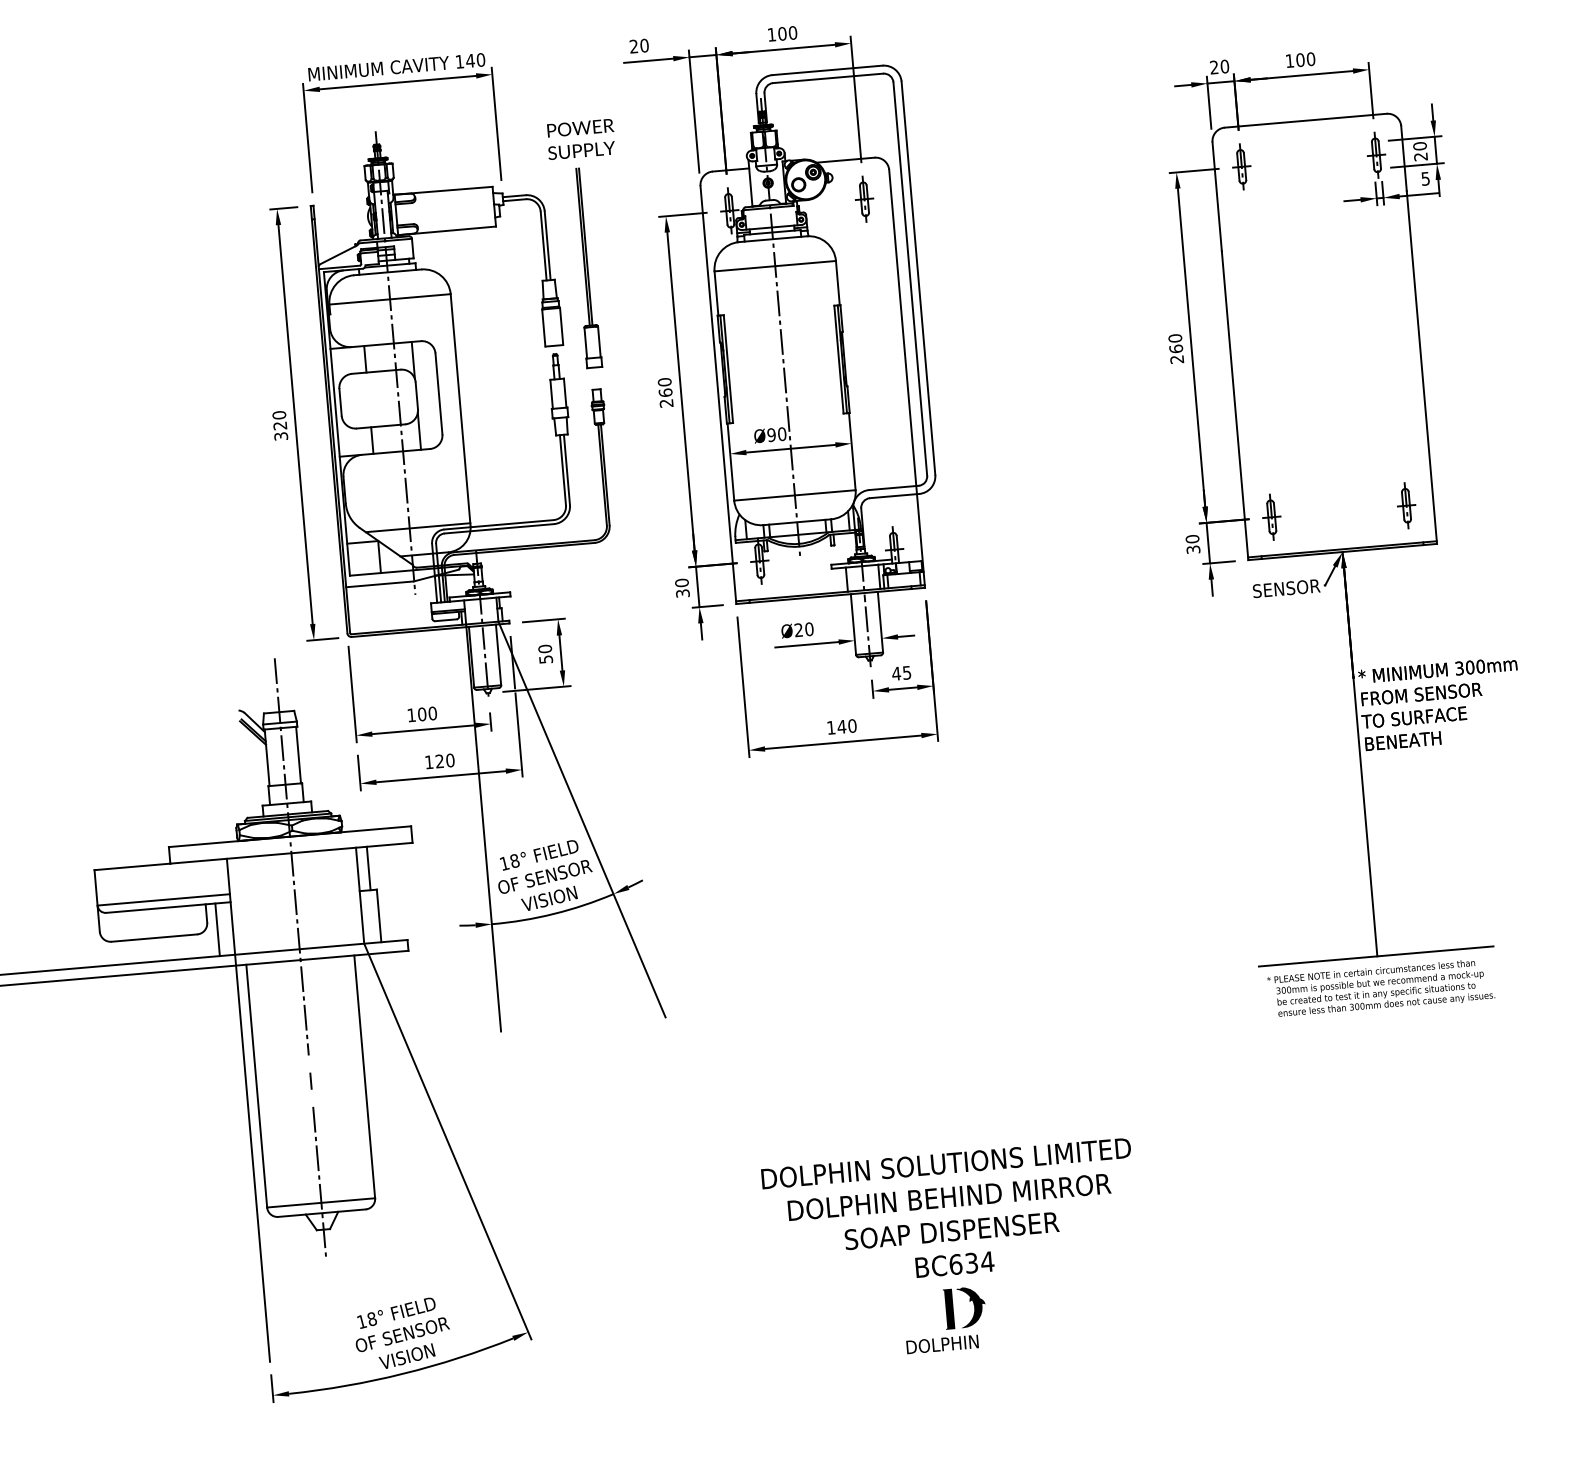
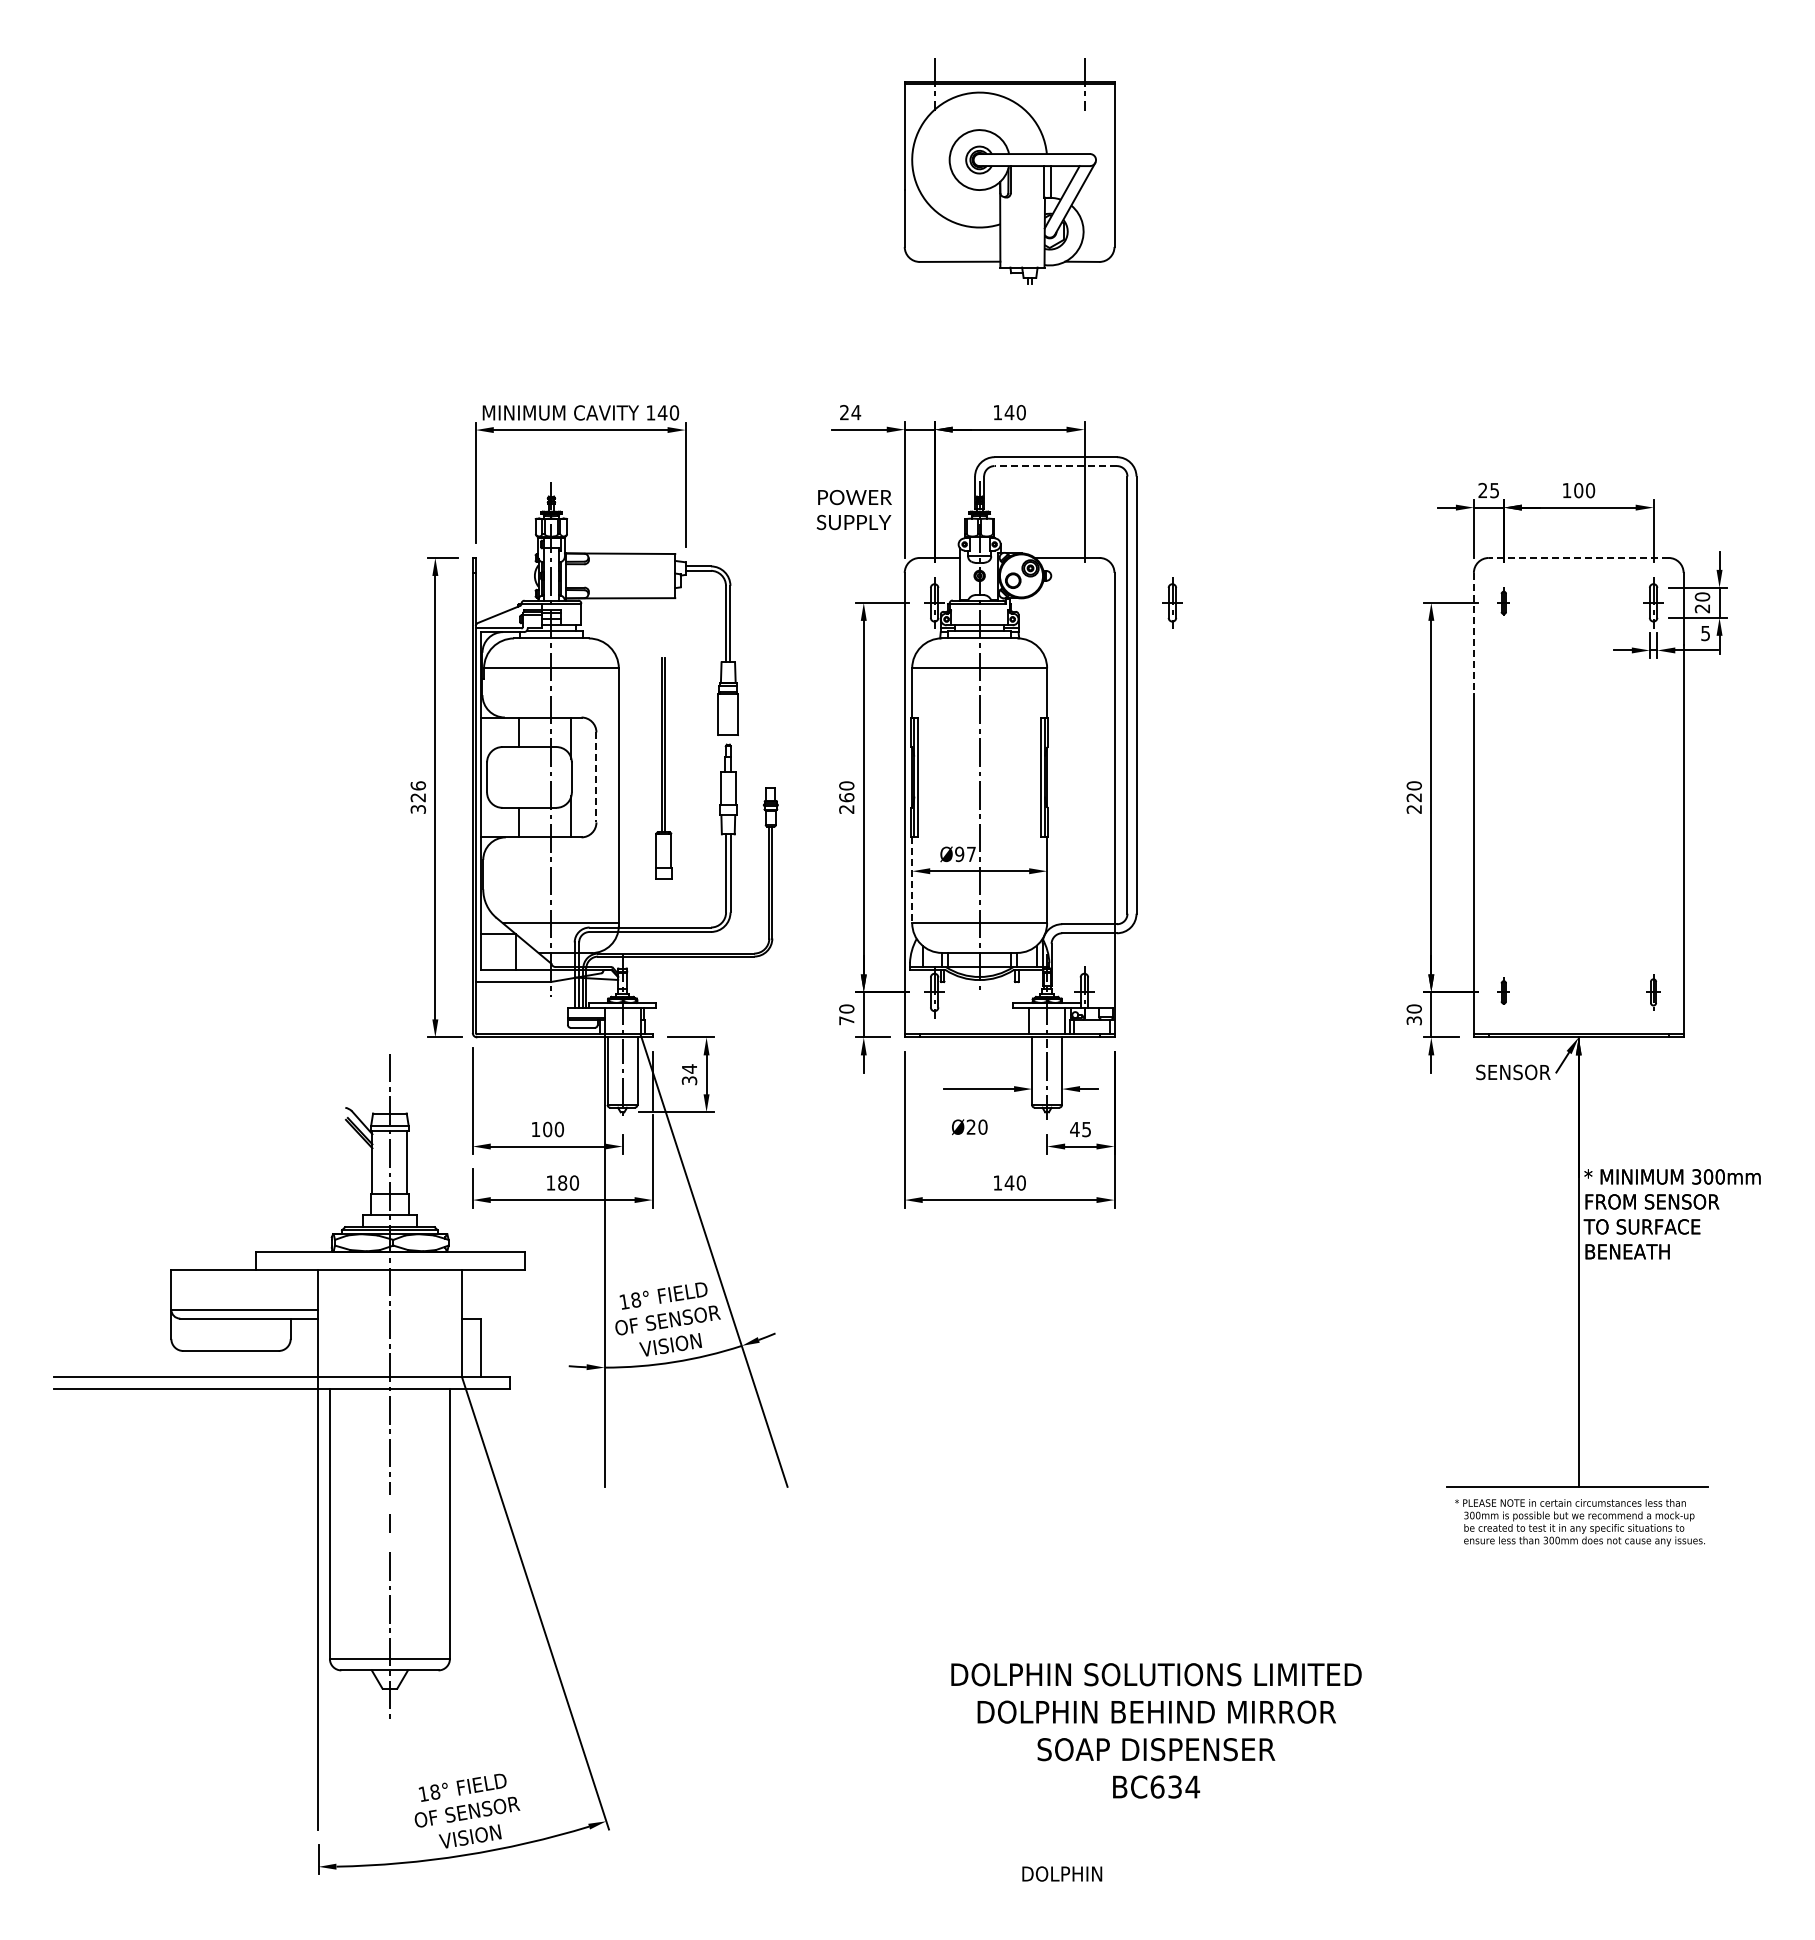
text: (782, 33) -> (1009, 412), 100 -> 140
text: (644, 45) -> (856, 412), 20 -> 24
text: (1224, 66) -> (1494, 490), 20 -> 25
line: (827, 78) -> (1055, 466), solid -> dashed
line: (1305, 120) -> (1578, 557), solid -> dashed
text: (580, 139) -> (853, 510), moved
part: (1241, 166) -> (1503, 602), size x0.6
line: (1216, 196) -> (1473, 633), solid -> dashed
part: (864, 198) -> (1172, 602), moved
part: (585, 268) -> (663, 768), moved
text: (1175, 348) -> (1413, 797), 260 -> 220
line: (438, 393) -> (596, 777), solid -> dashed
text: (278, 414) -> (417, 785), 320 -> 326
text: (782, 434) -> (971, 854), Ø90 -> Ø97
line: (731, 462) -> (912, 880), solid -> dashed
part: (1406, 505) -> (1653, 992), size x0.7
part: (1271, 517) -> (1503, 992), size x0.6
text: (682, 593) -> (846, 1020), 30 -> 70
text: (797, 630) -> (969, 1127), moved
text: (545, 653) -> (689, 1074), 50 -> 34
text: (439, 760) -> (562, 1182), 120 -> 180
line: (369, 868) -> (474, 1294), removed
line: (217, 929) -> (301, 1347), removed
text: (950, 1213) -> (1156, 1730), moved
part: (969, 1301) -> (1096, 1829), removed

